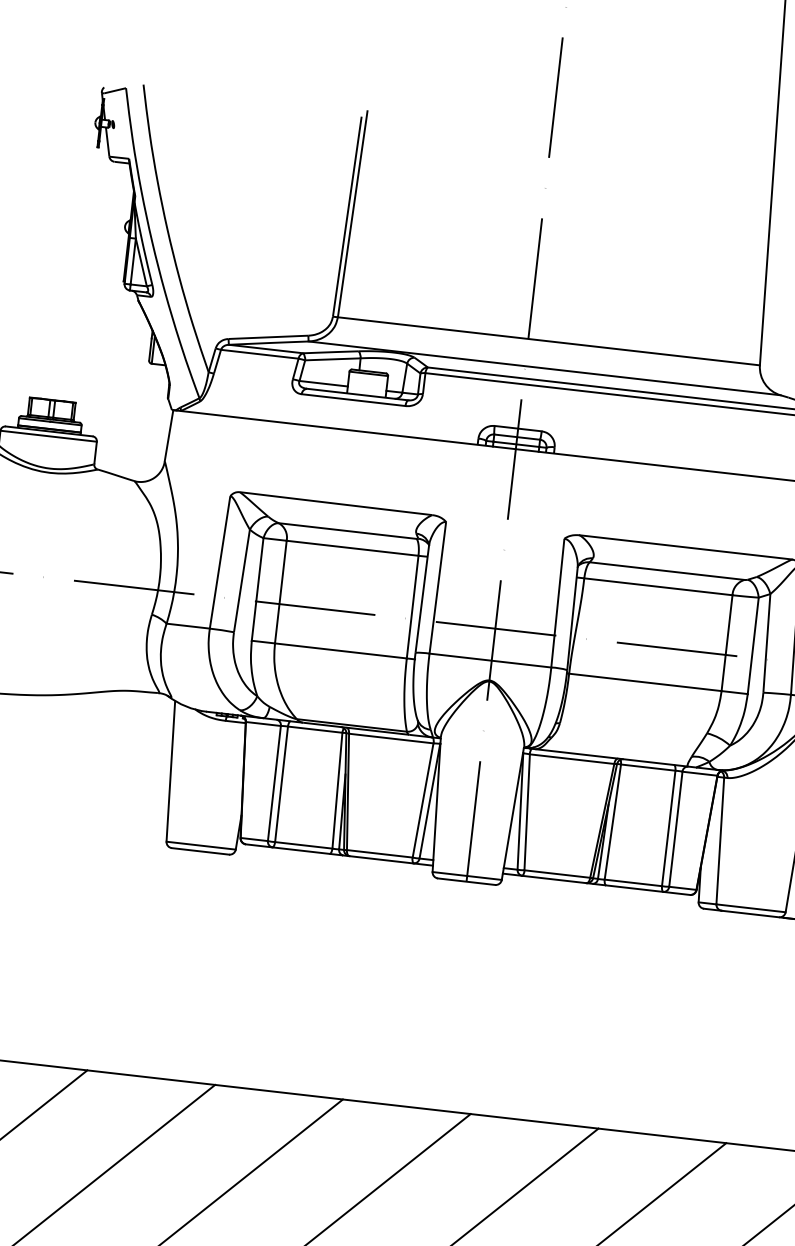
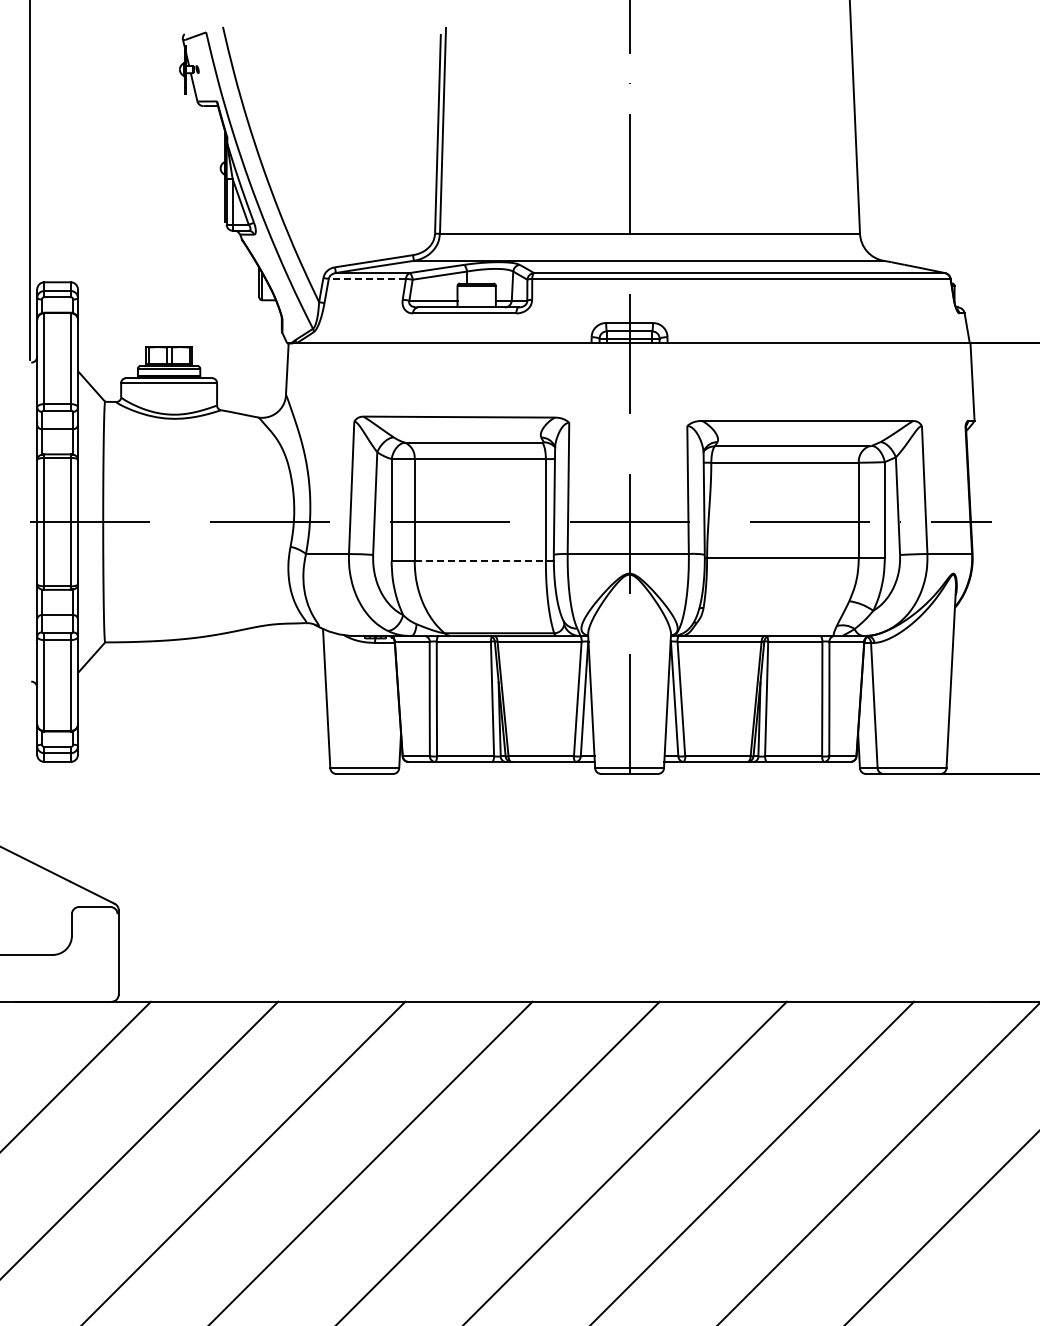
line: (259, 353) -> (367, 278), solid -> dashed
line: (341, 651) -> (480, 561), solid -> dashed

